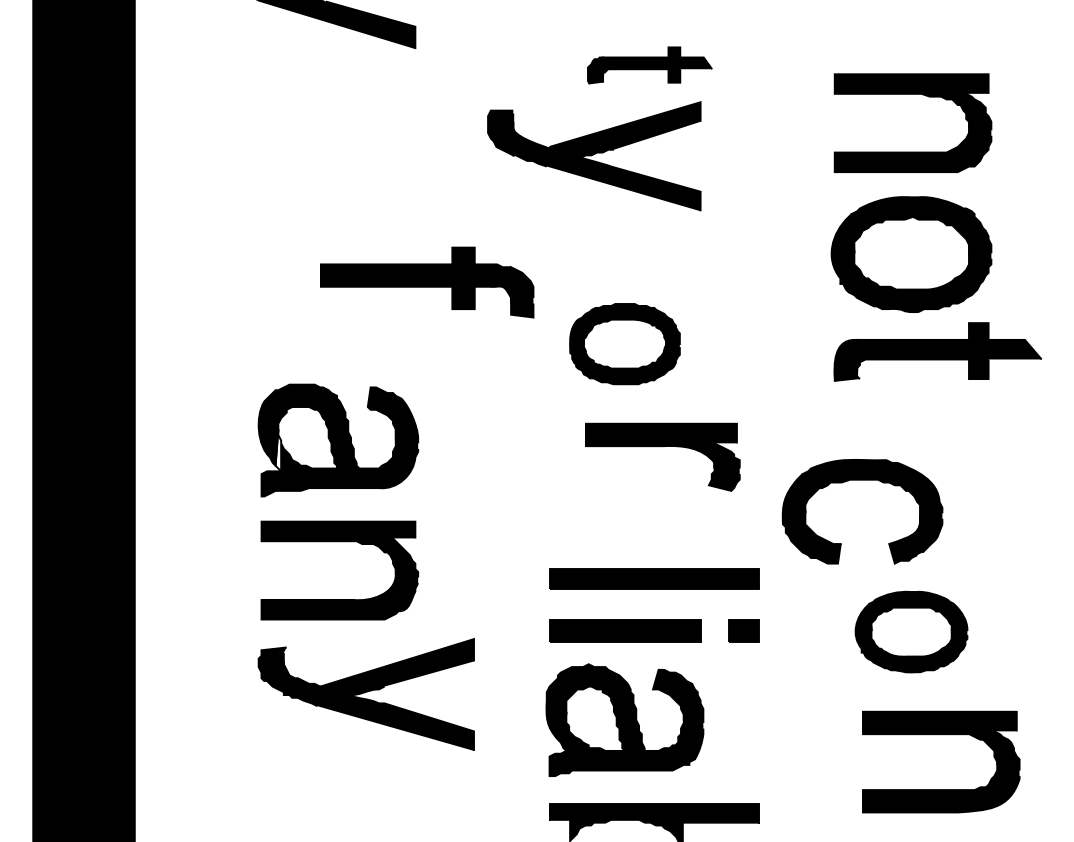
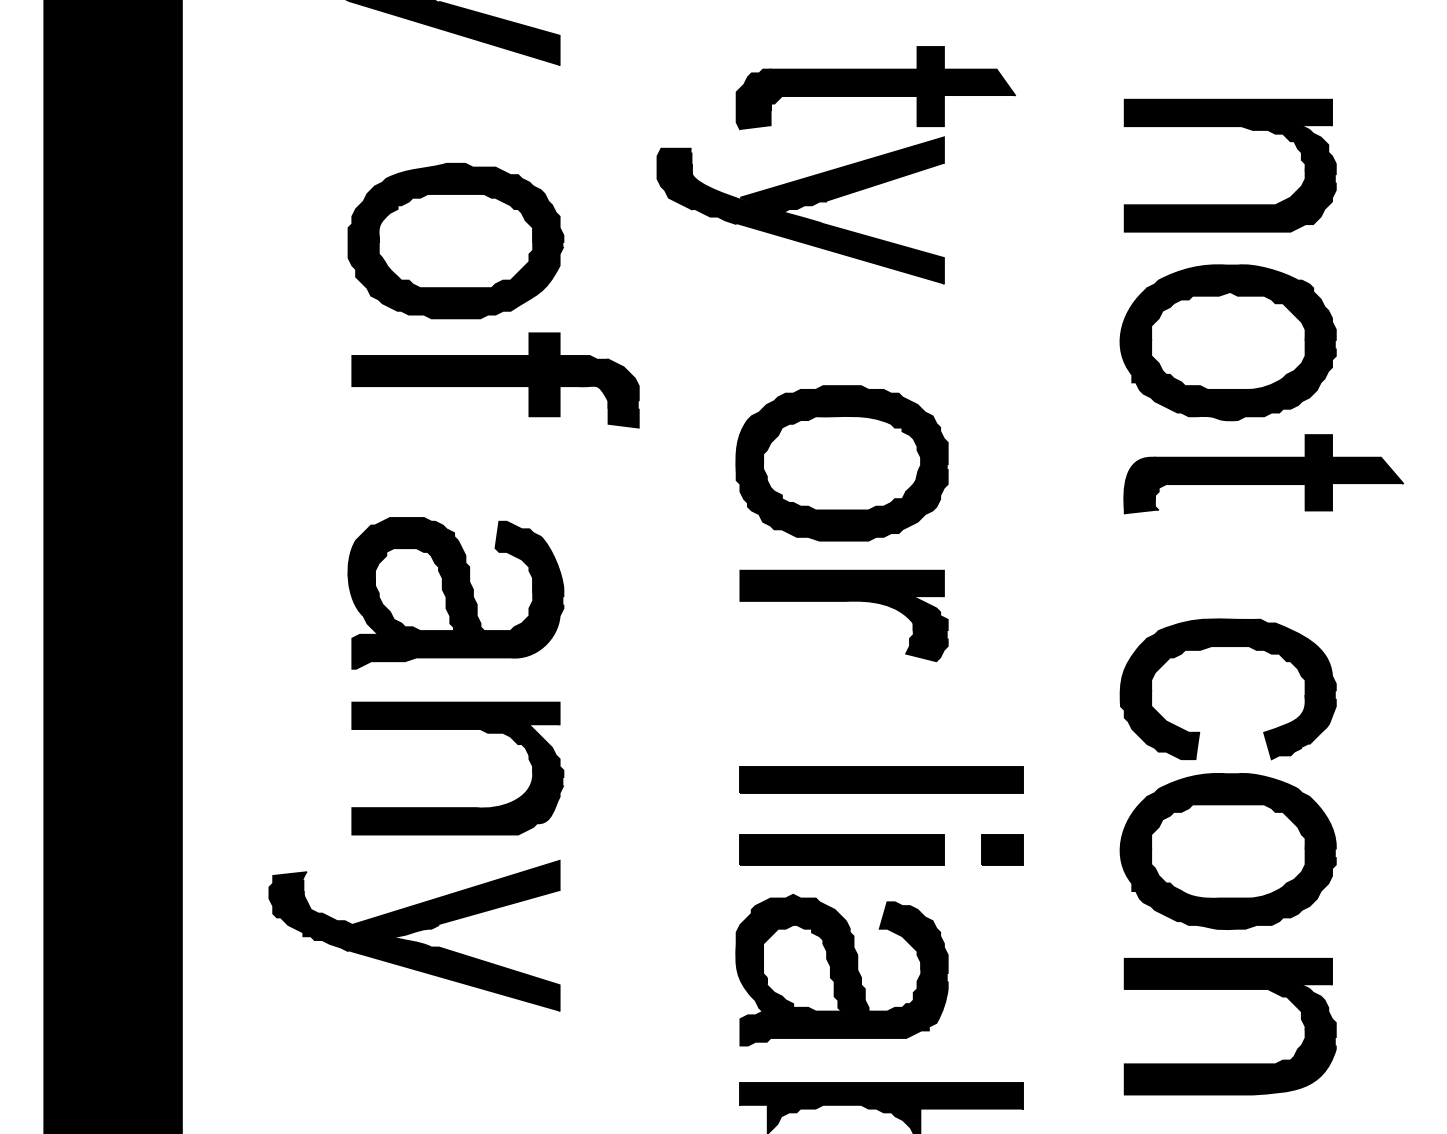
part: (649, 65) -> (875, 88), size x1.67
part: (338, 178) -> (455, 240), added
part: (427, 282) -> (495, 380), moved
part: (624, 344) -> (841, 463), size x1.43
part: (662, 446) -> (843, 601), moved
fill: (278, 450) -> (374, 606), added
part: (862, 479) -> (1227, 646), moved
part: (911, 632) -> (1227, 851), size x1.43
part: (366, 694) -> (414, 935), moved
part: (940, 734) -> (1229, 989), moved

